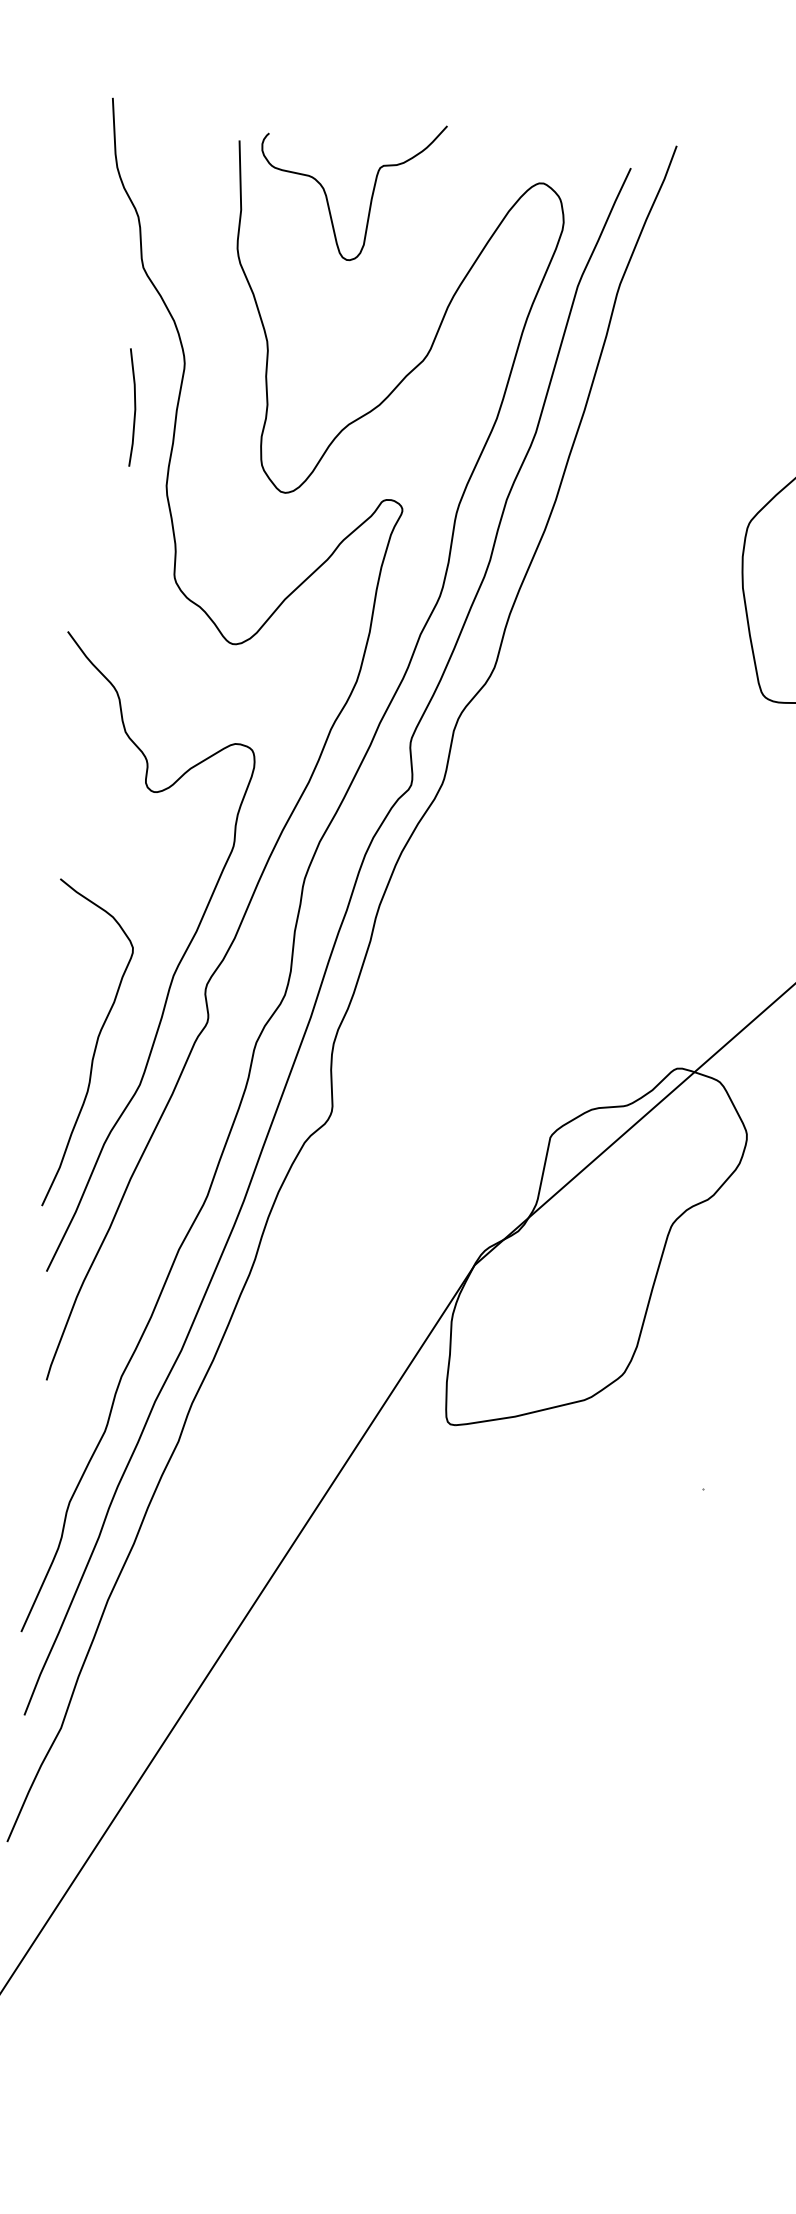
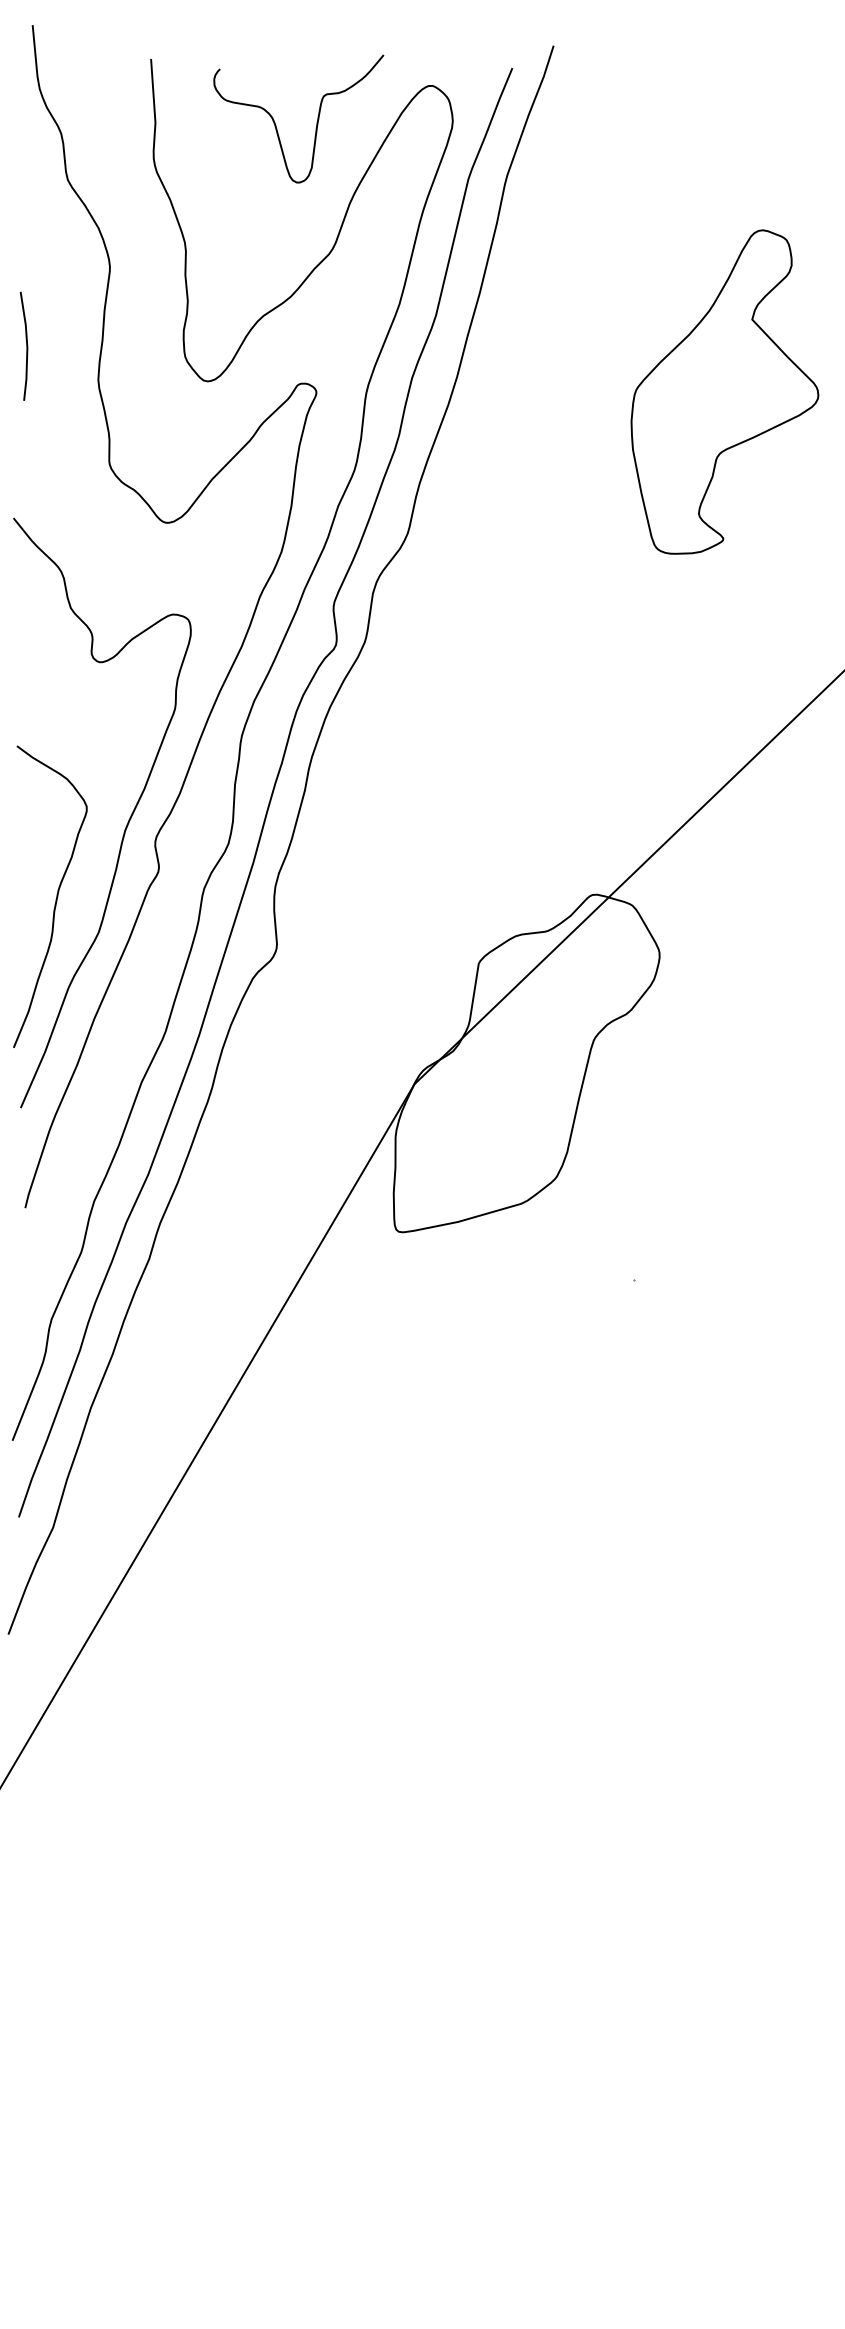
curve: (371, 195) -> (316, 122), moved
line: (134, 406) -> (26, 345), moved

